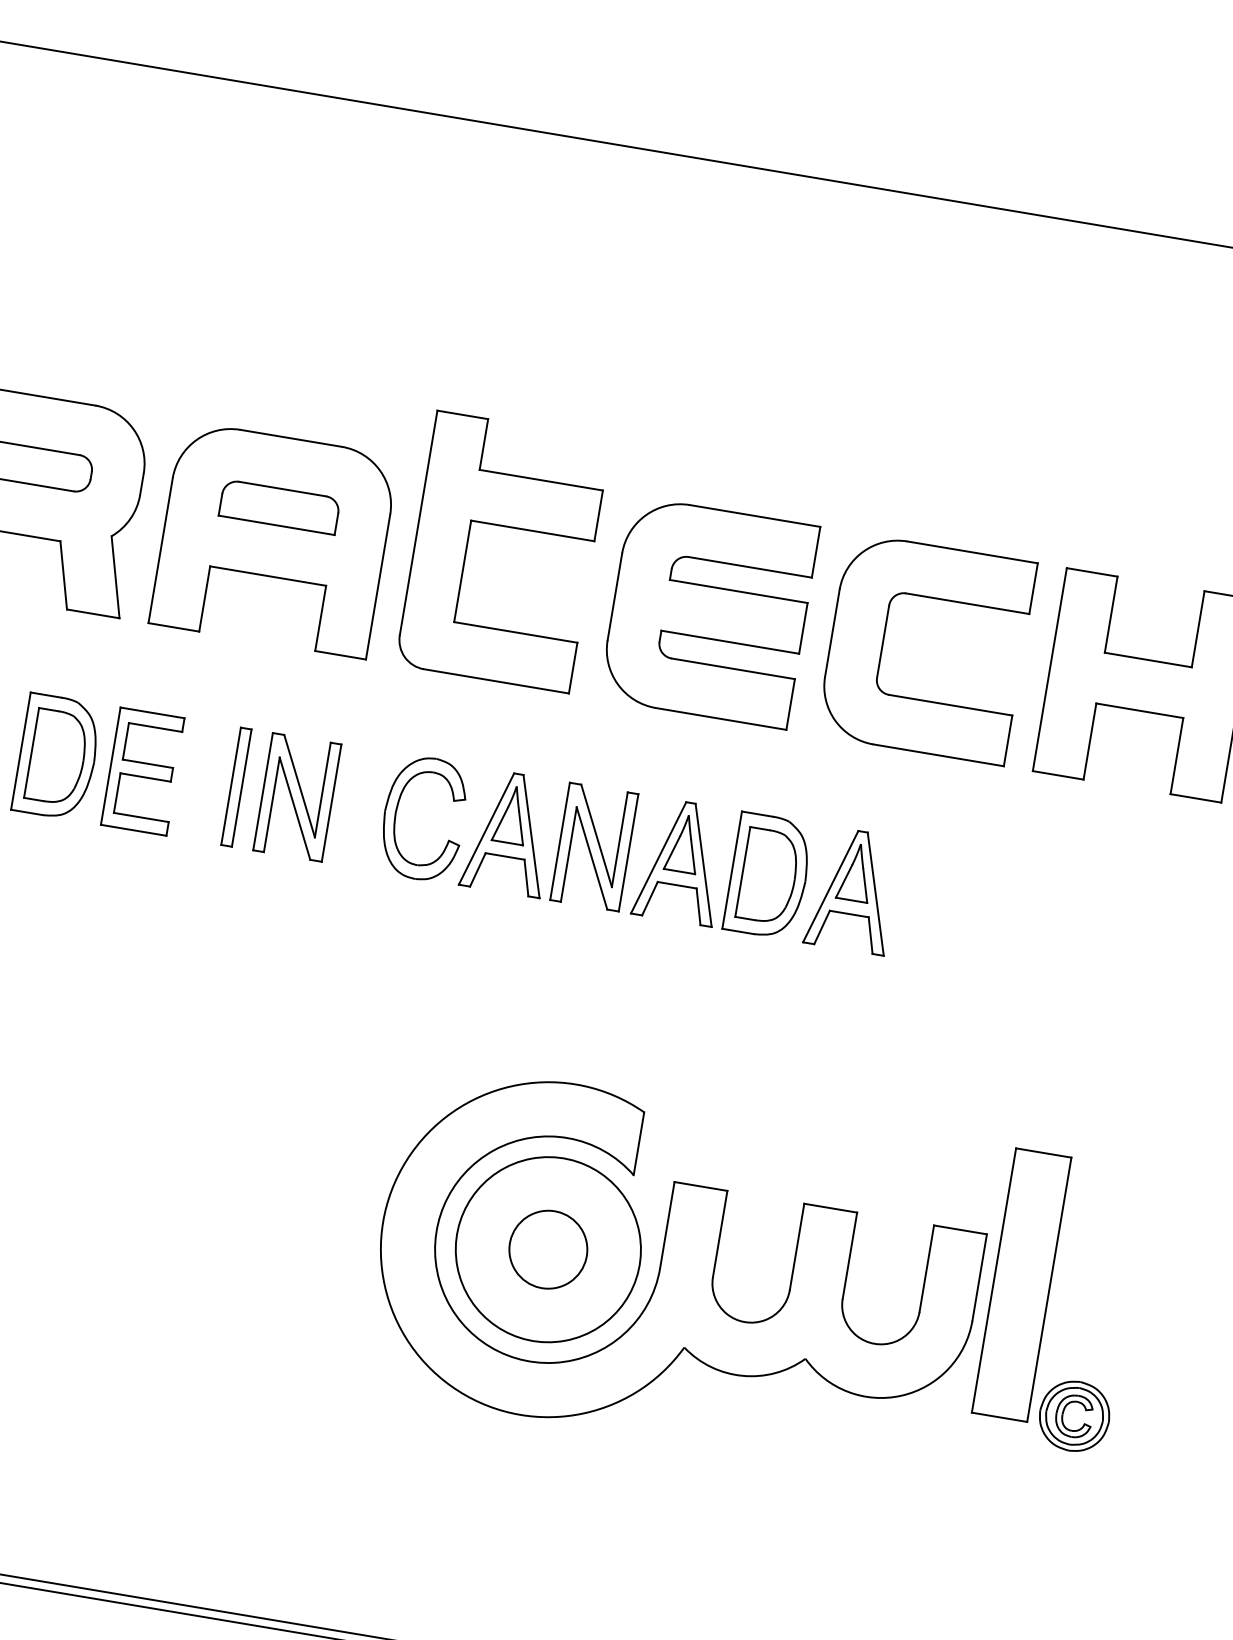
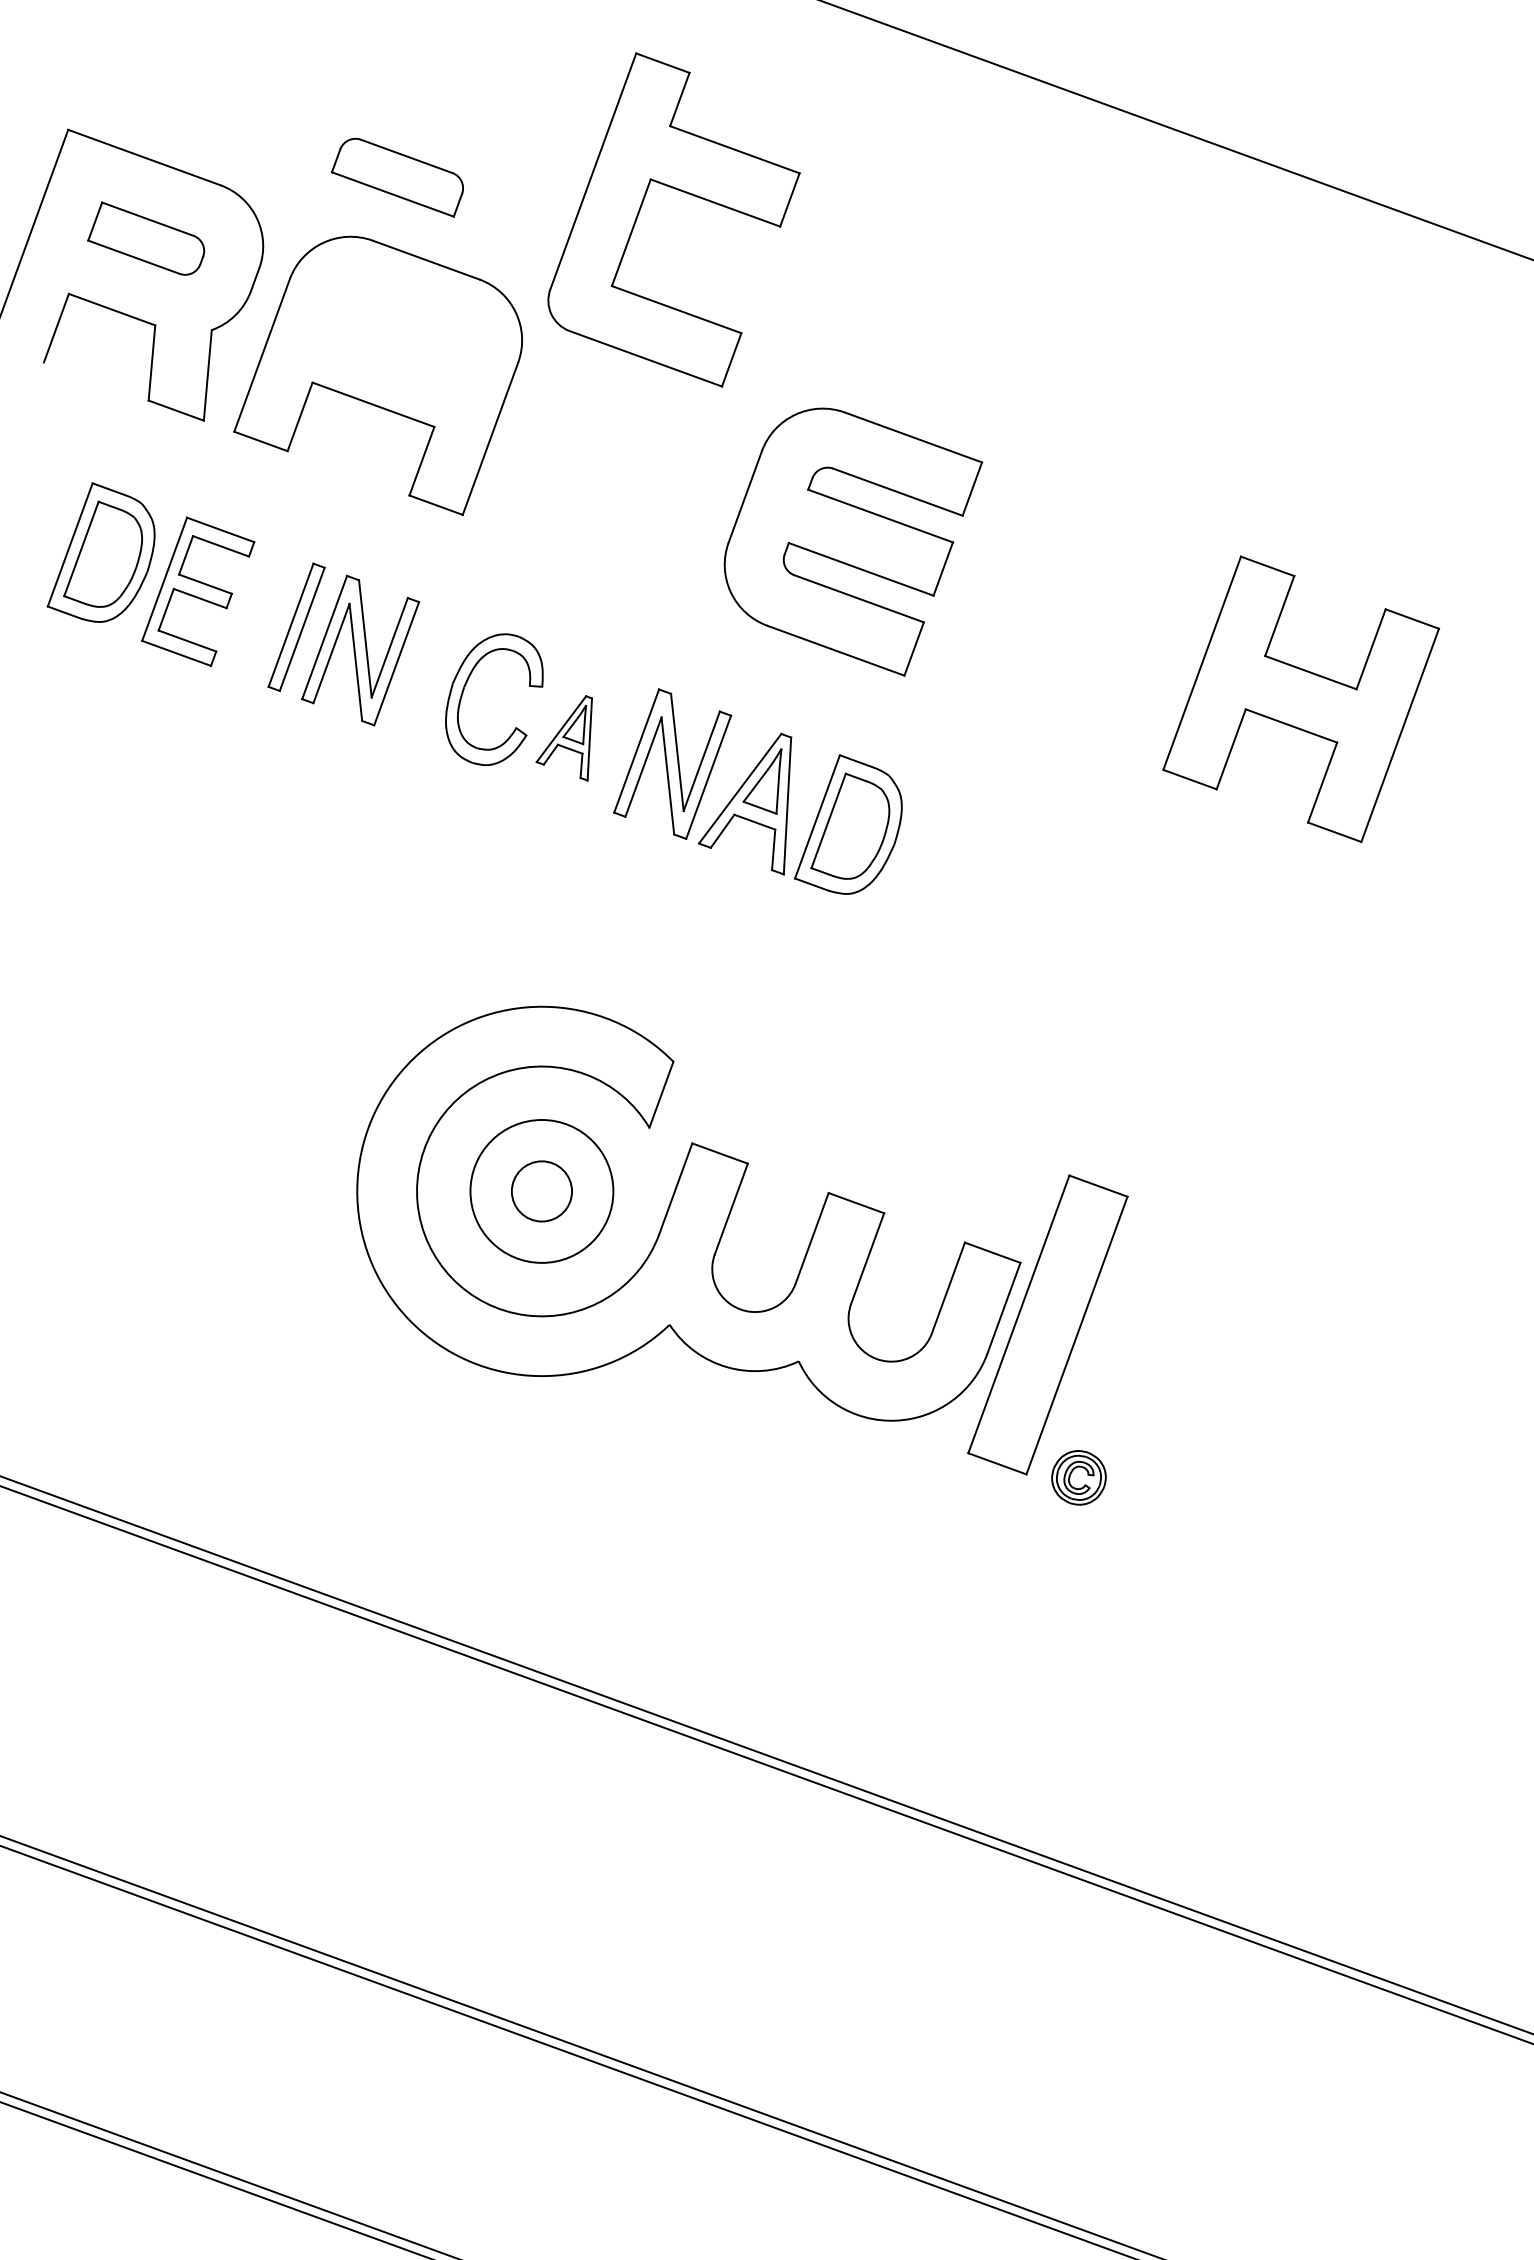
part: (277, 509) -> (396, 177), moved
part: (504, 527) -> (685, 193), moved
part: (929, 700) -> (1065, 672), removed
part: (493, 842) -> (564, 738), size x0.6
part: (837, 899) -> (925, 869), removed
circle: (547, 1249) -> (541, 1191), size x0.7
circle: (547, 1249) -> (541, 1191), size x0.7
part: (1074, 1416) -> (1078, 1477), size x0.7

